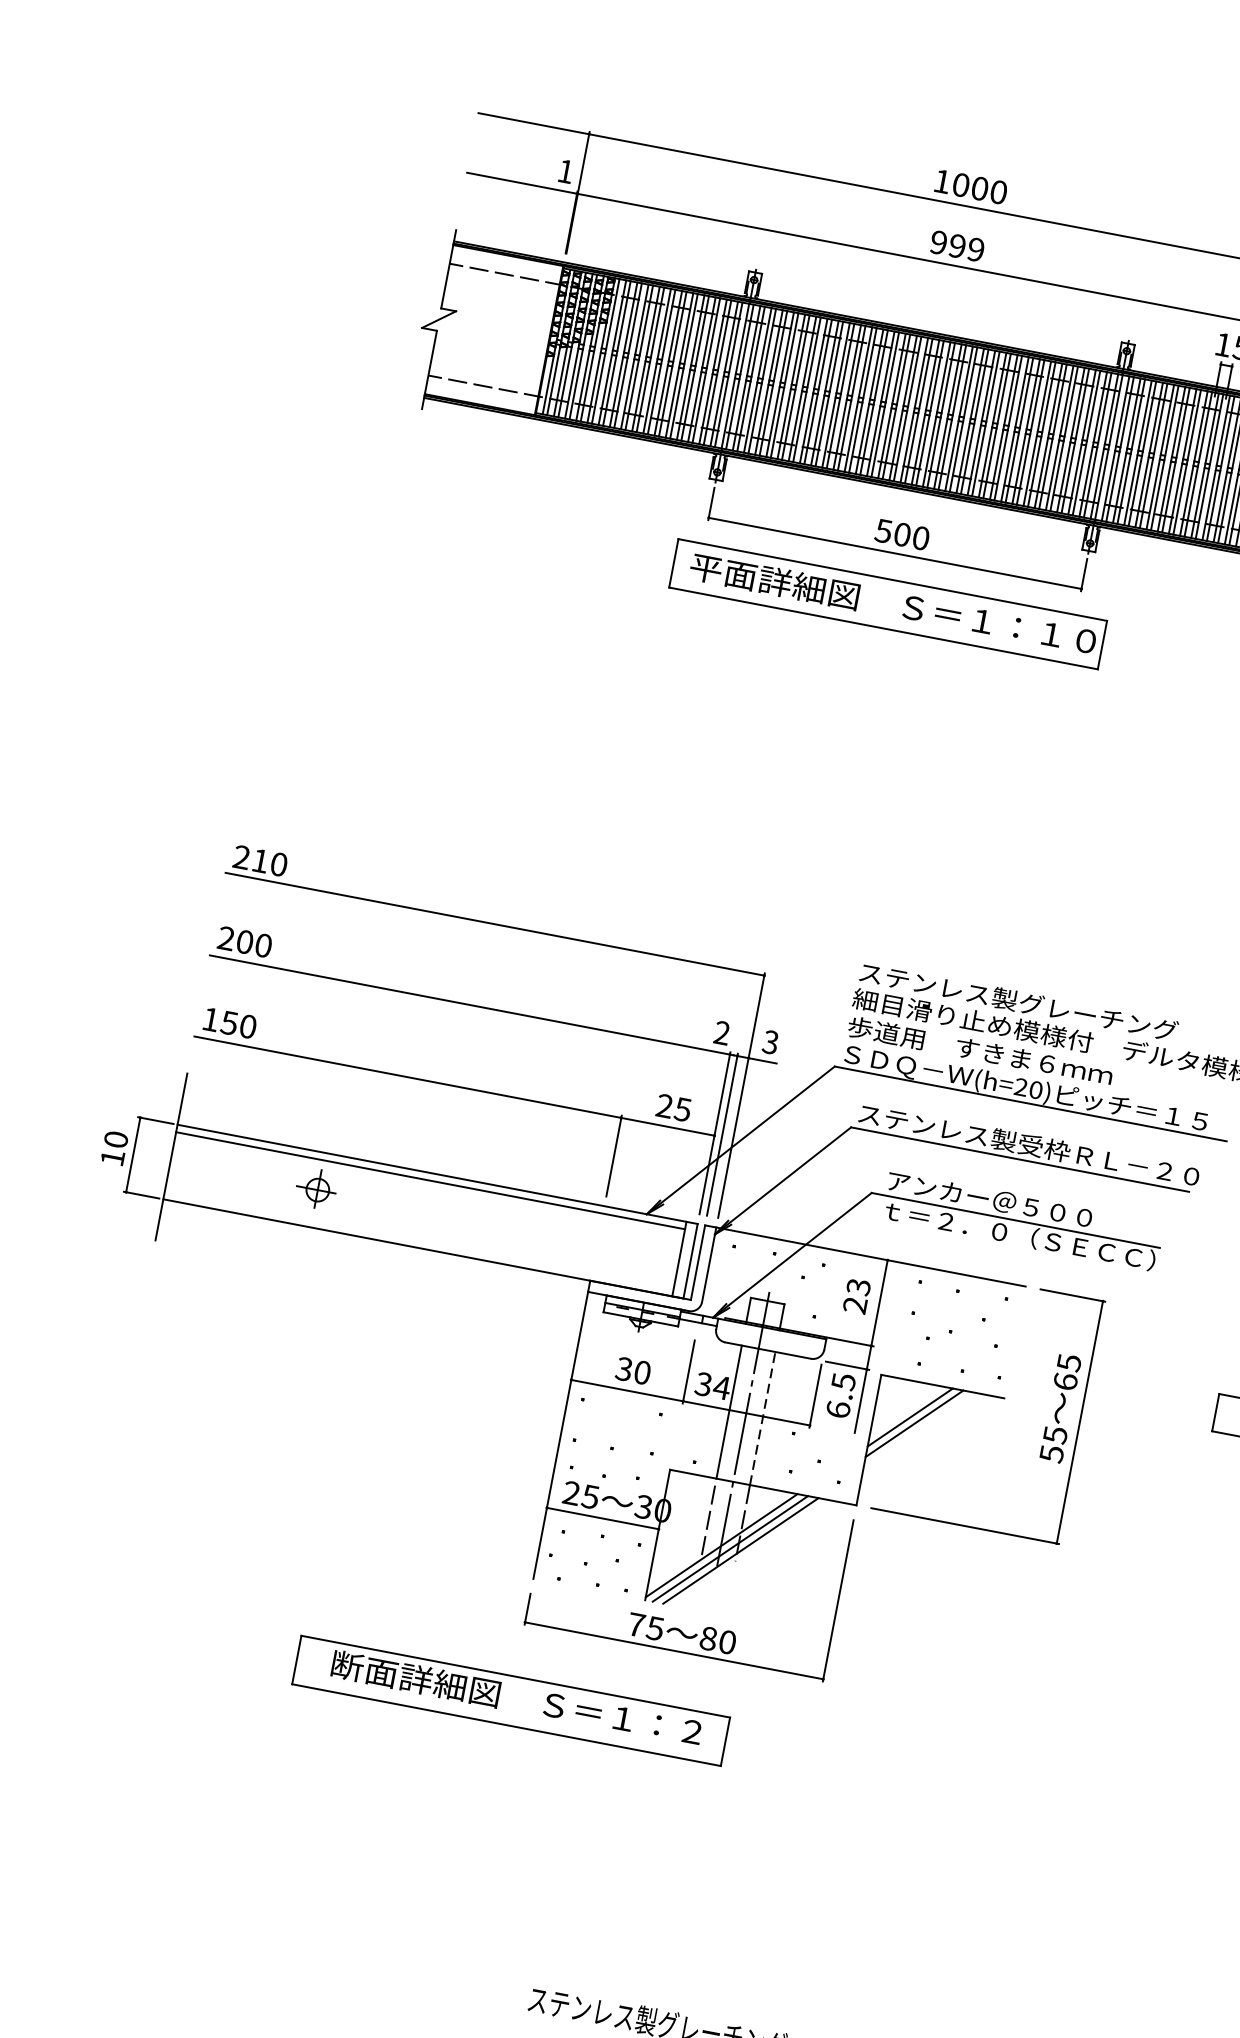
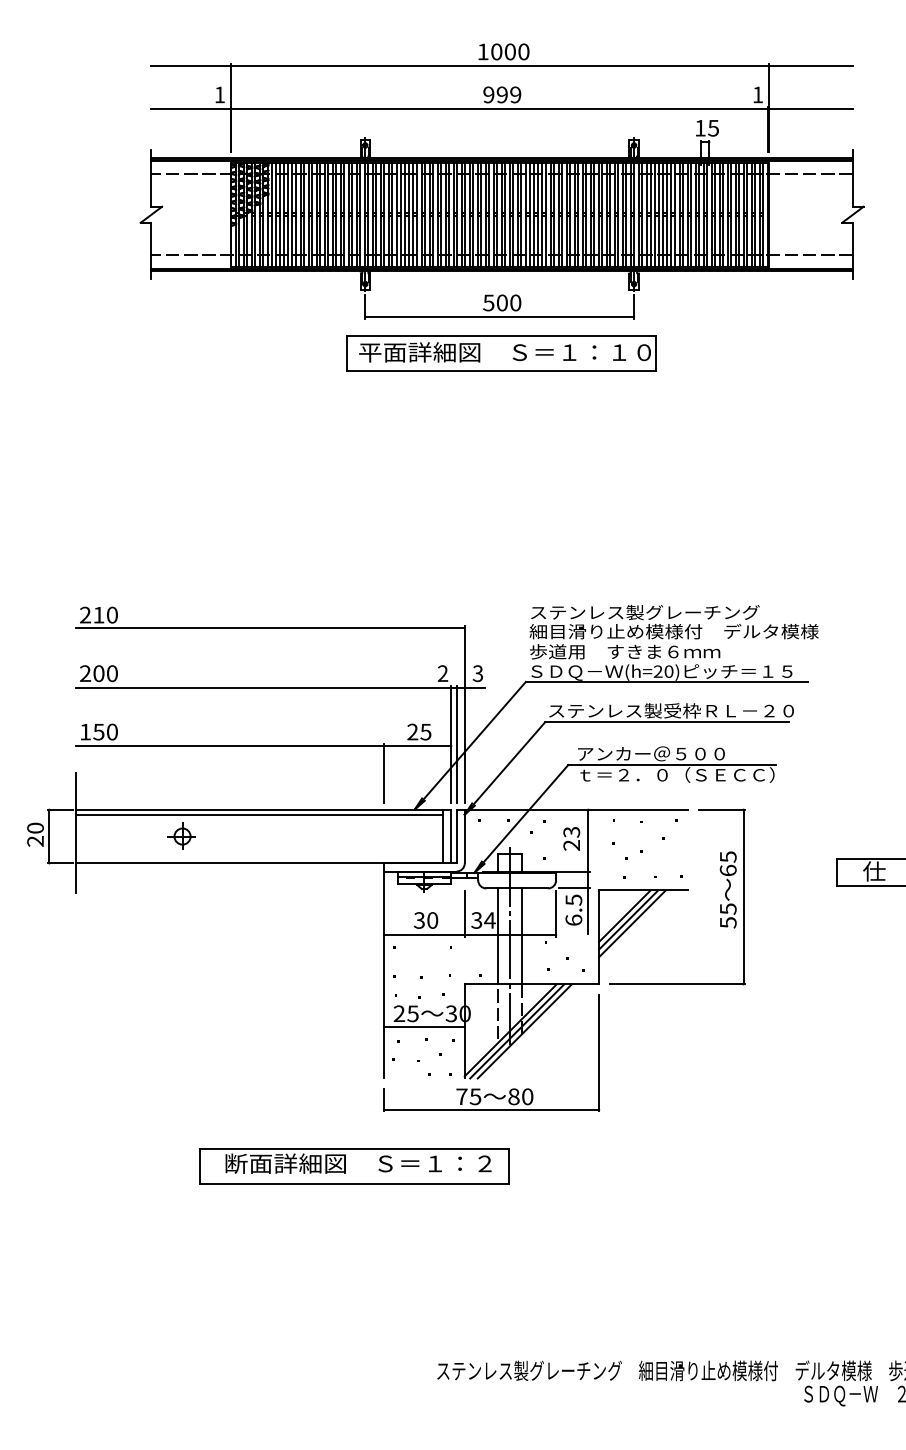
text: (112, 1158) -> (35, 841), 10 -> 20
line: (762, 1418) -> (522, 936), dashed -> solid
line: (918, 1429) -> (632, 923), added
part: (510, 1701) -> (354, 1166), moved

